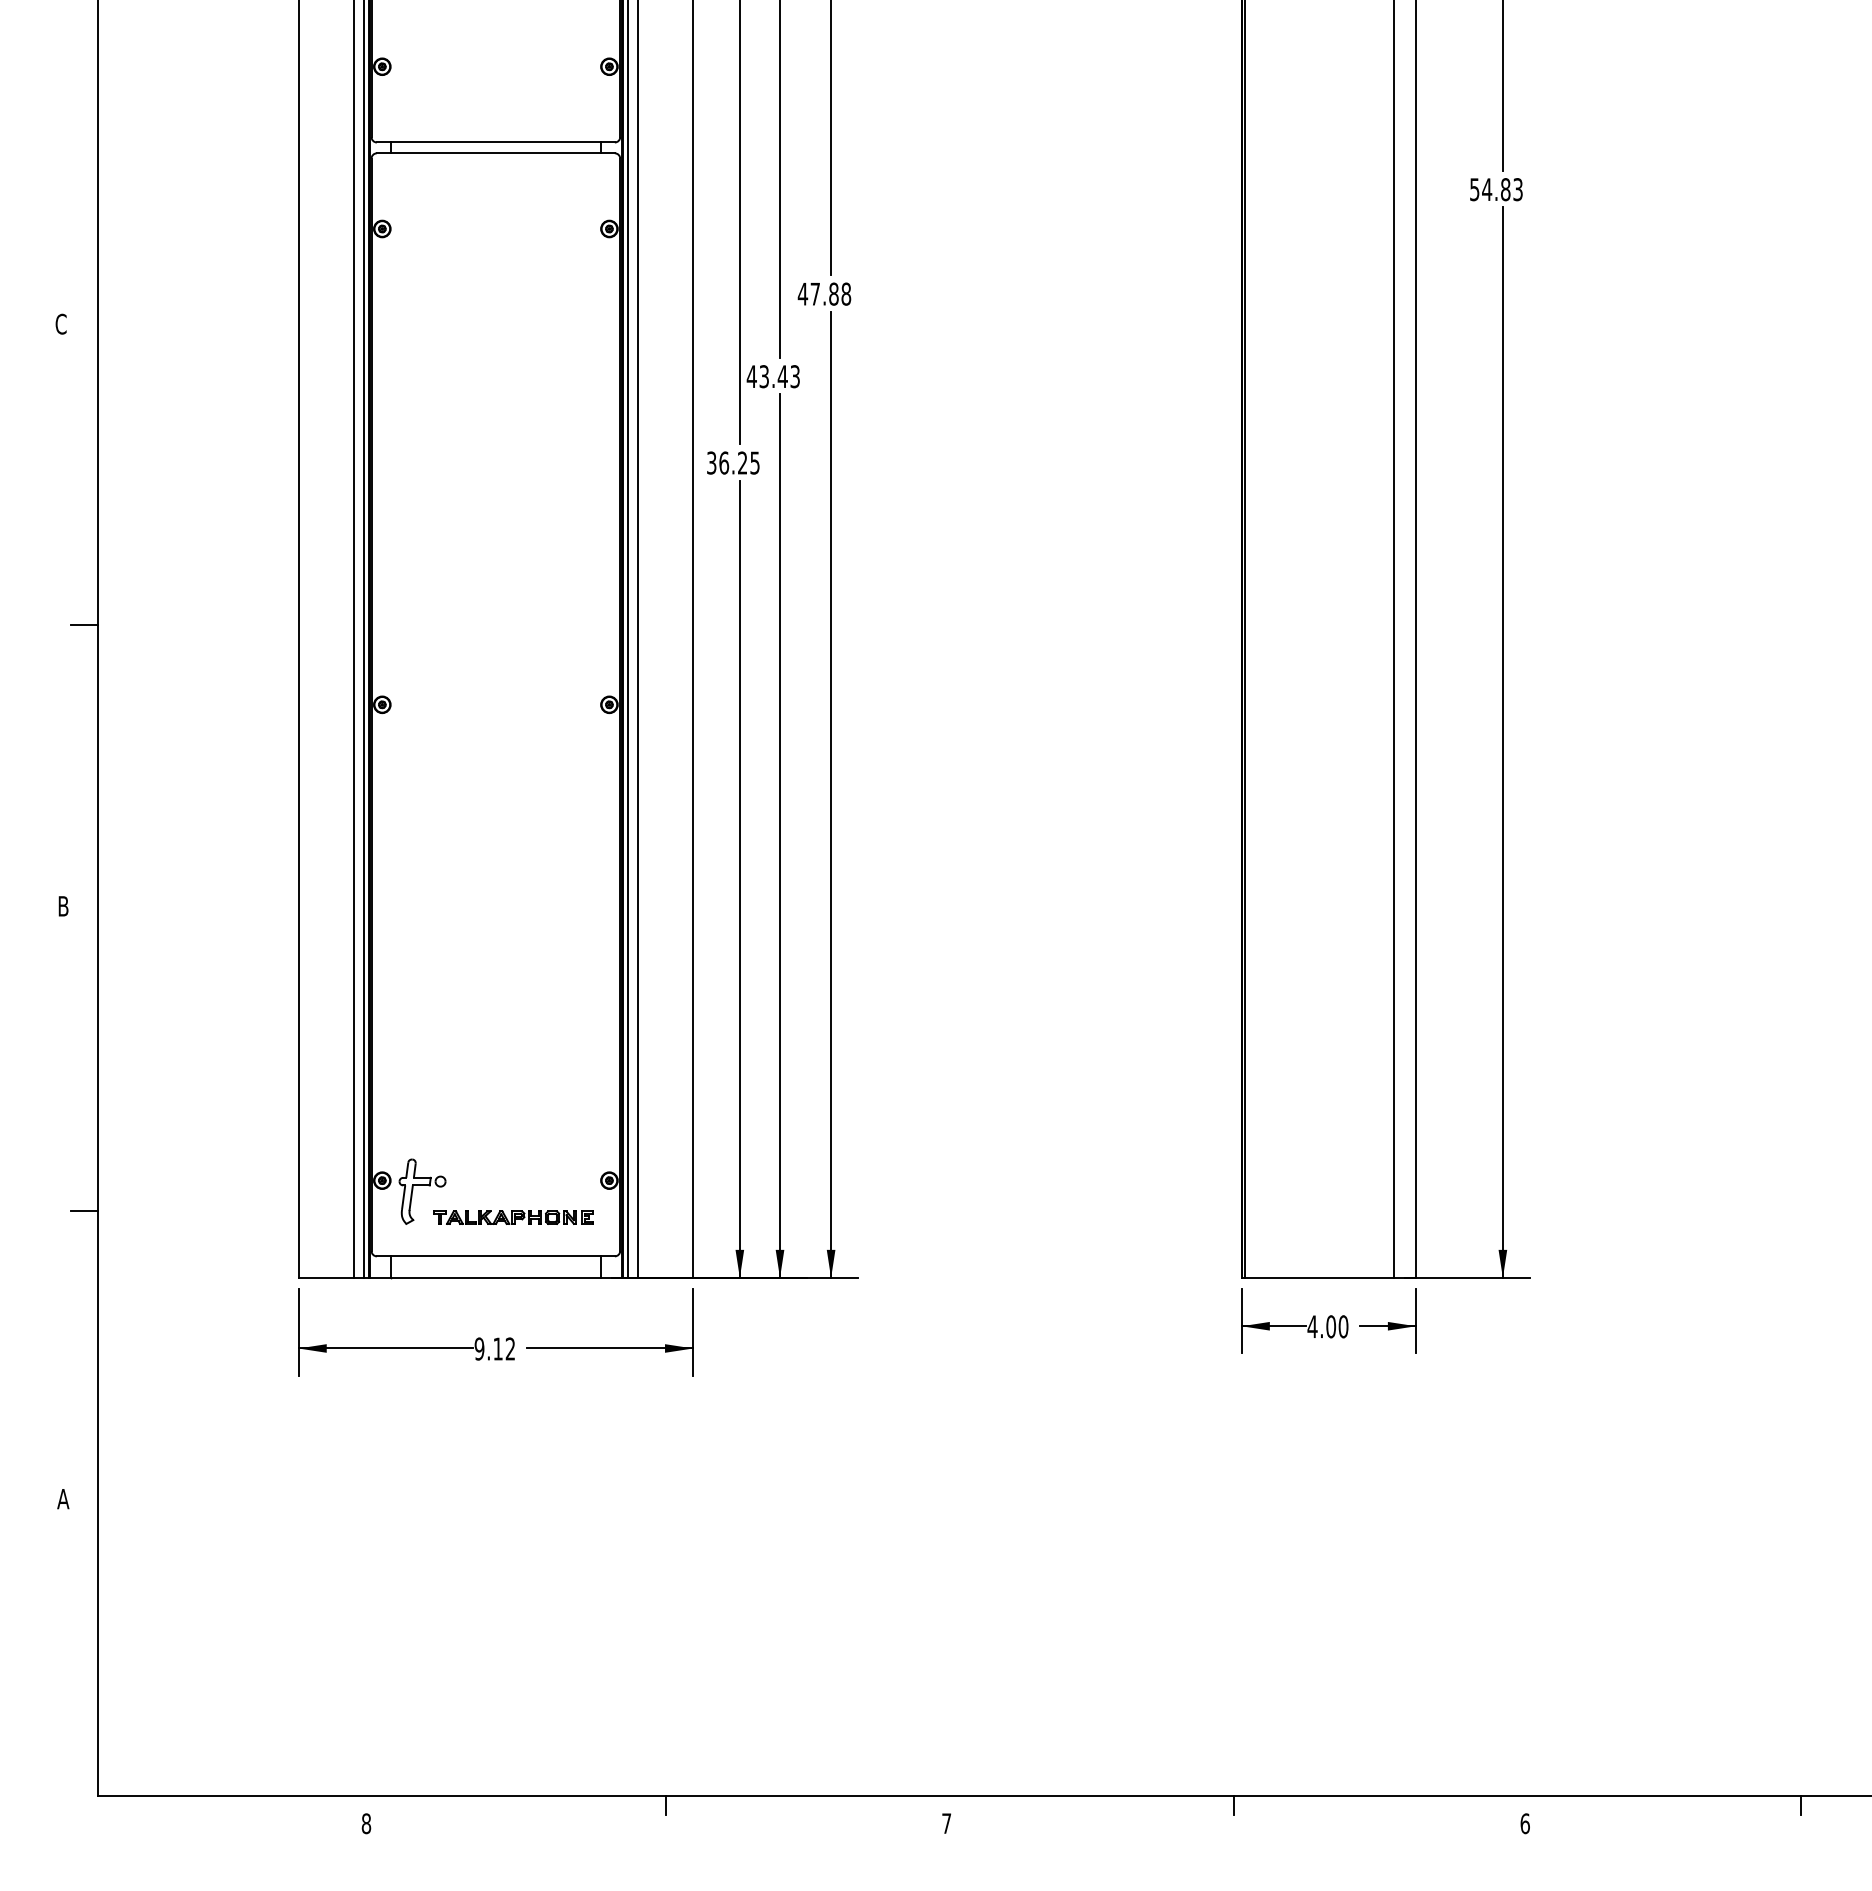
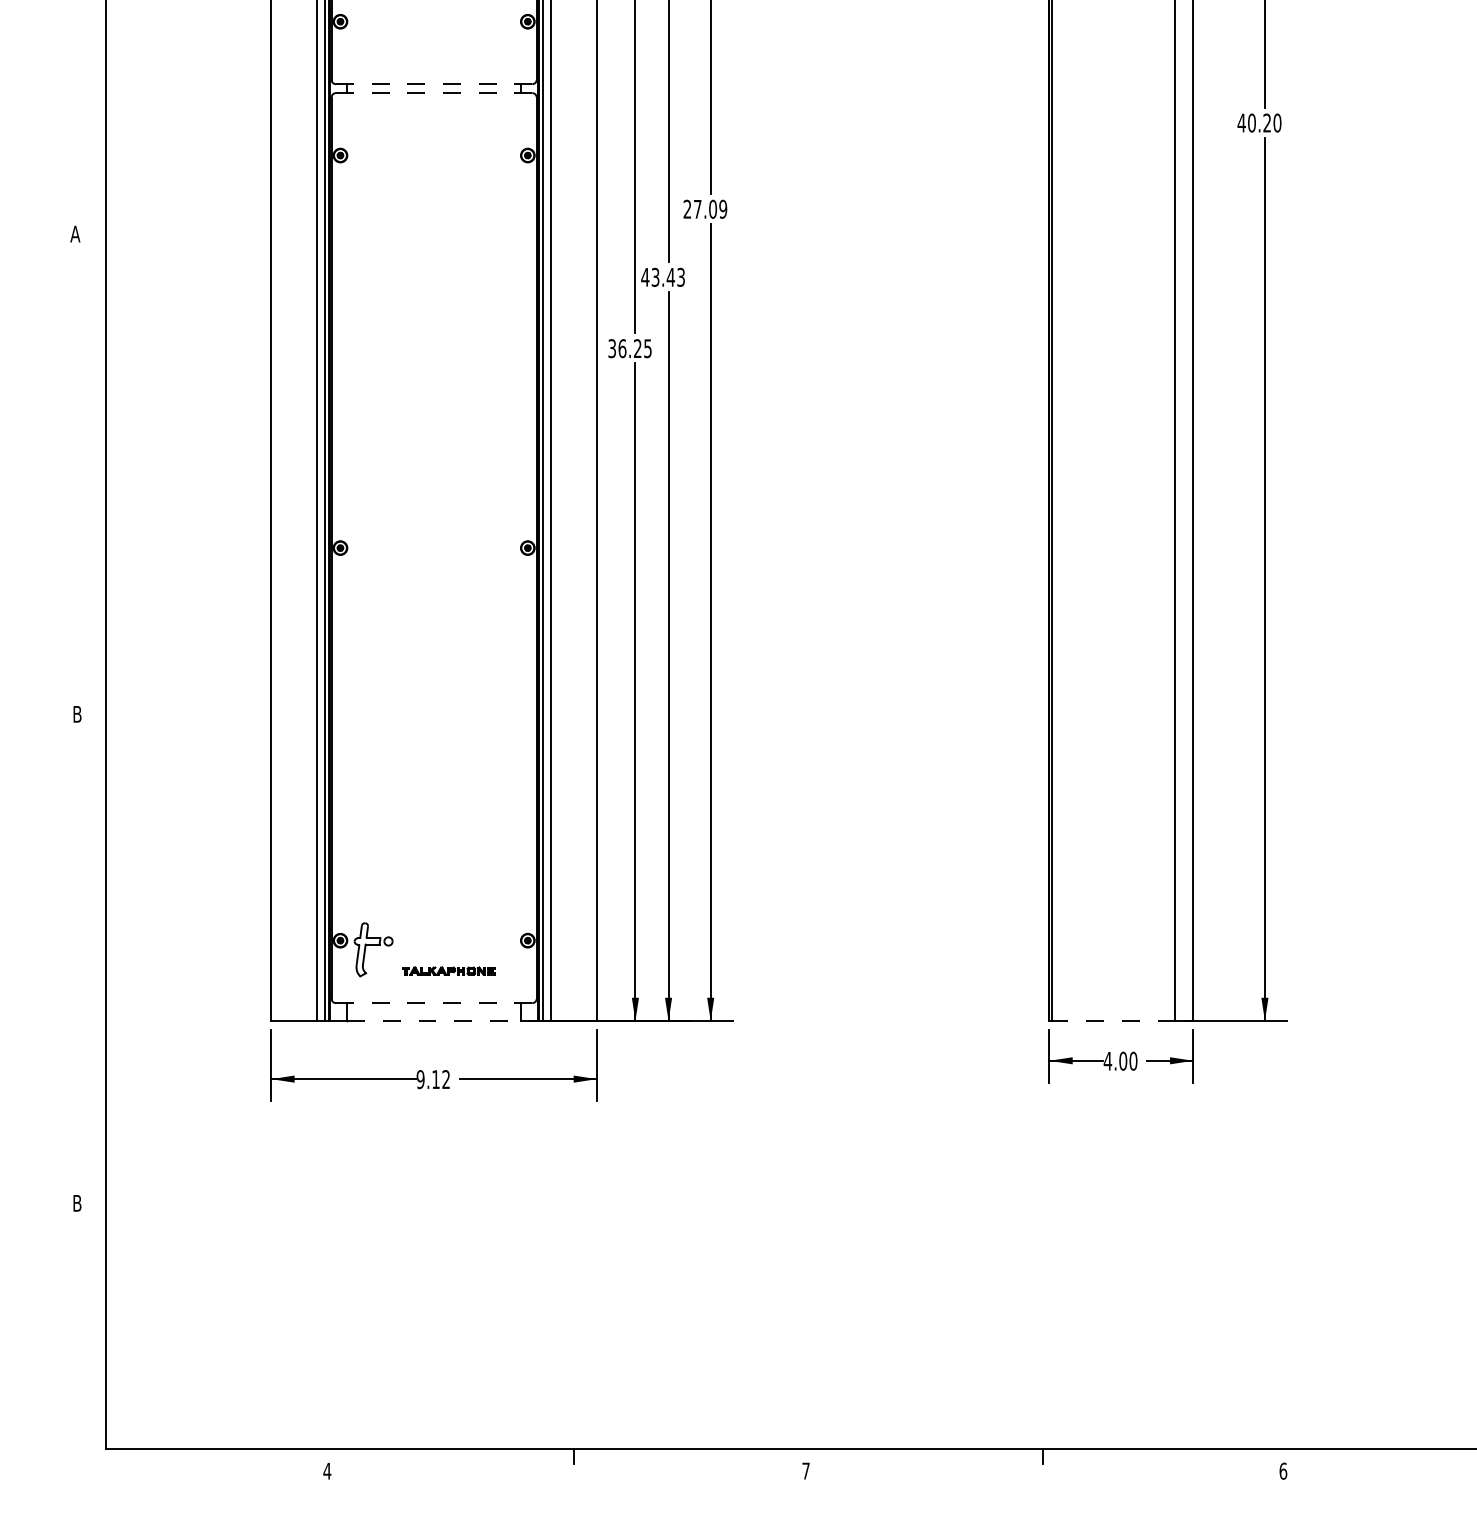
line: (495, 142) -> (433, 84), solid -> dashed
line: (495, 153) -> (433, 93), solid -> dashed
text: (1495, 189) -> (1258, 122), 54.83 -> 40.20
text: (824, 293) -> (705, 208), 47.88 -> 27.09
text: (60, 323) -> (74, 233), C -> A
line: (84, 624) -> (94, 481), removed
line: (84, 1210) -> (94, 965), removed
part: (513, 1217) -> (448, 971), size x0.7
line: (495, 1256) -> (433, 1003), solid -> dashed
line: (496, 1278) -> (434, 1021), solid -> dashed
line: (1319, 1278) -> (1113, 1021), solid -> dashed
text: (63, 1499) -> (77, 1203), A -> B
text: (366, 1823) -> (327, 1471), 8 -> 4

